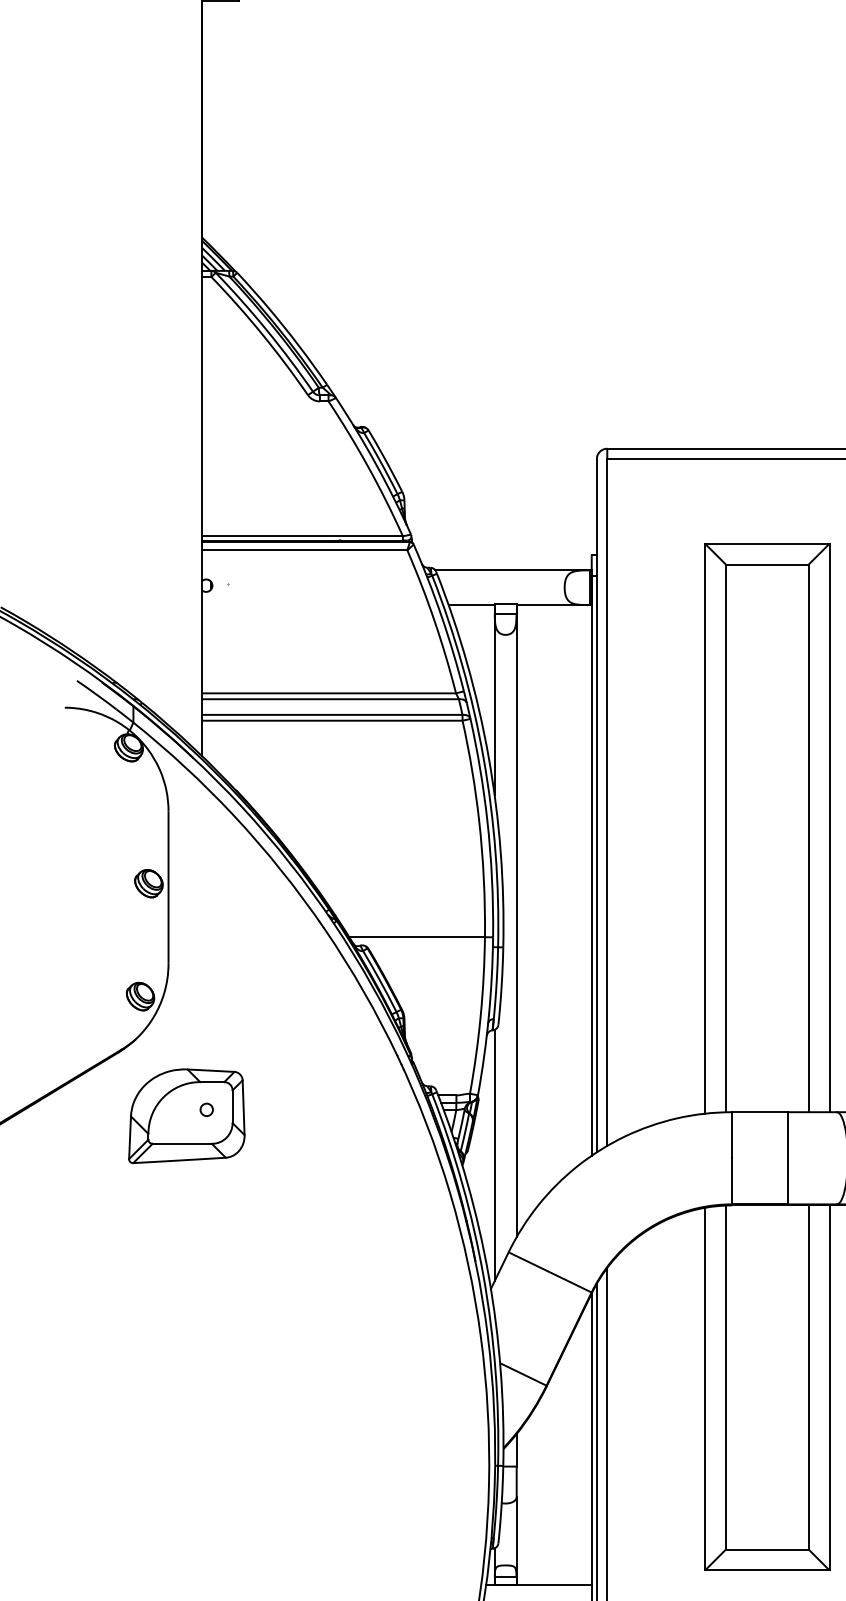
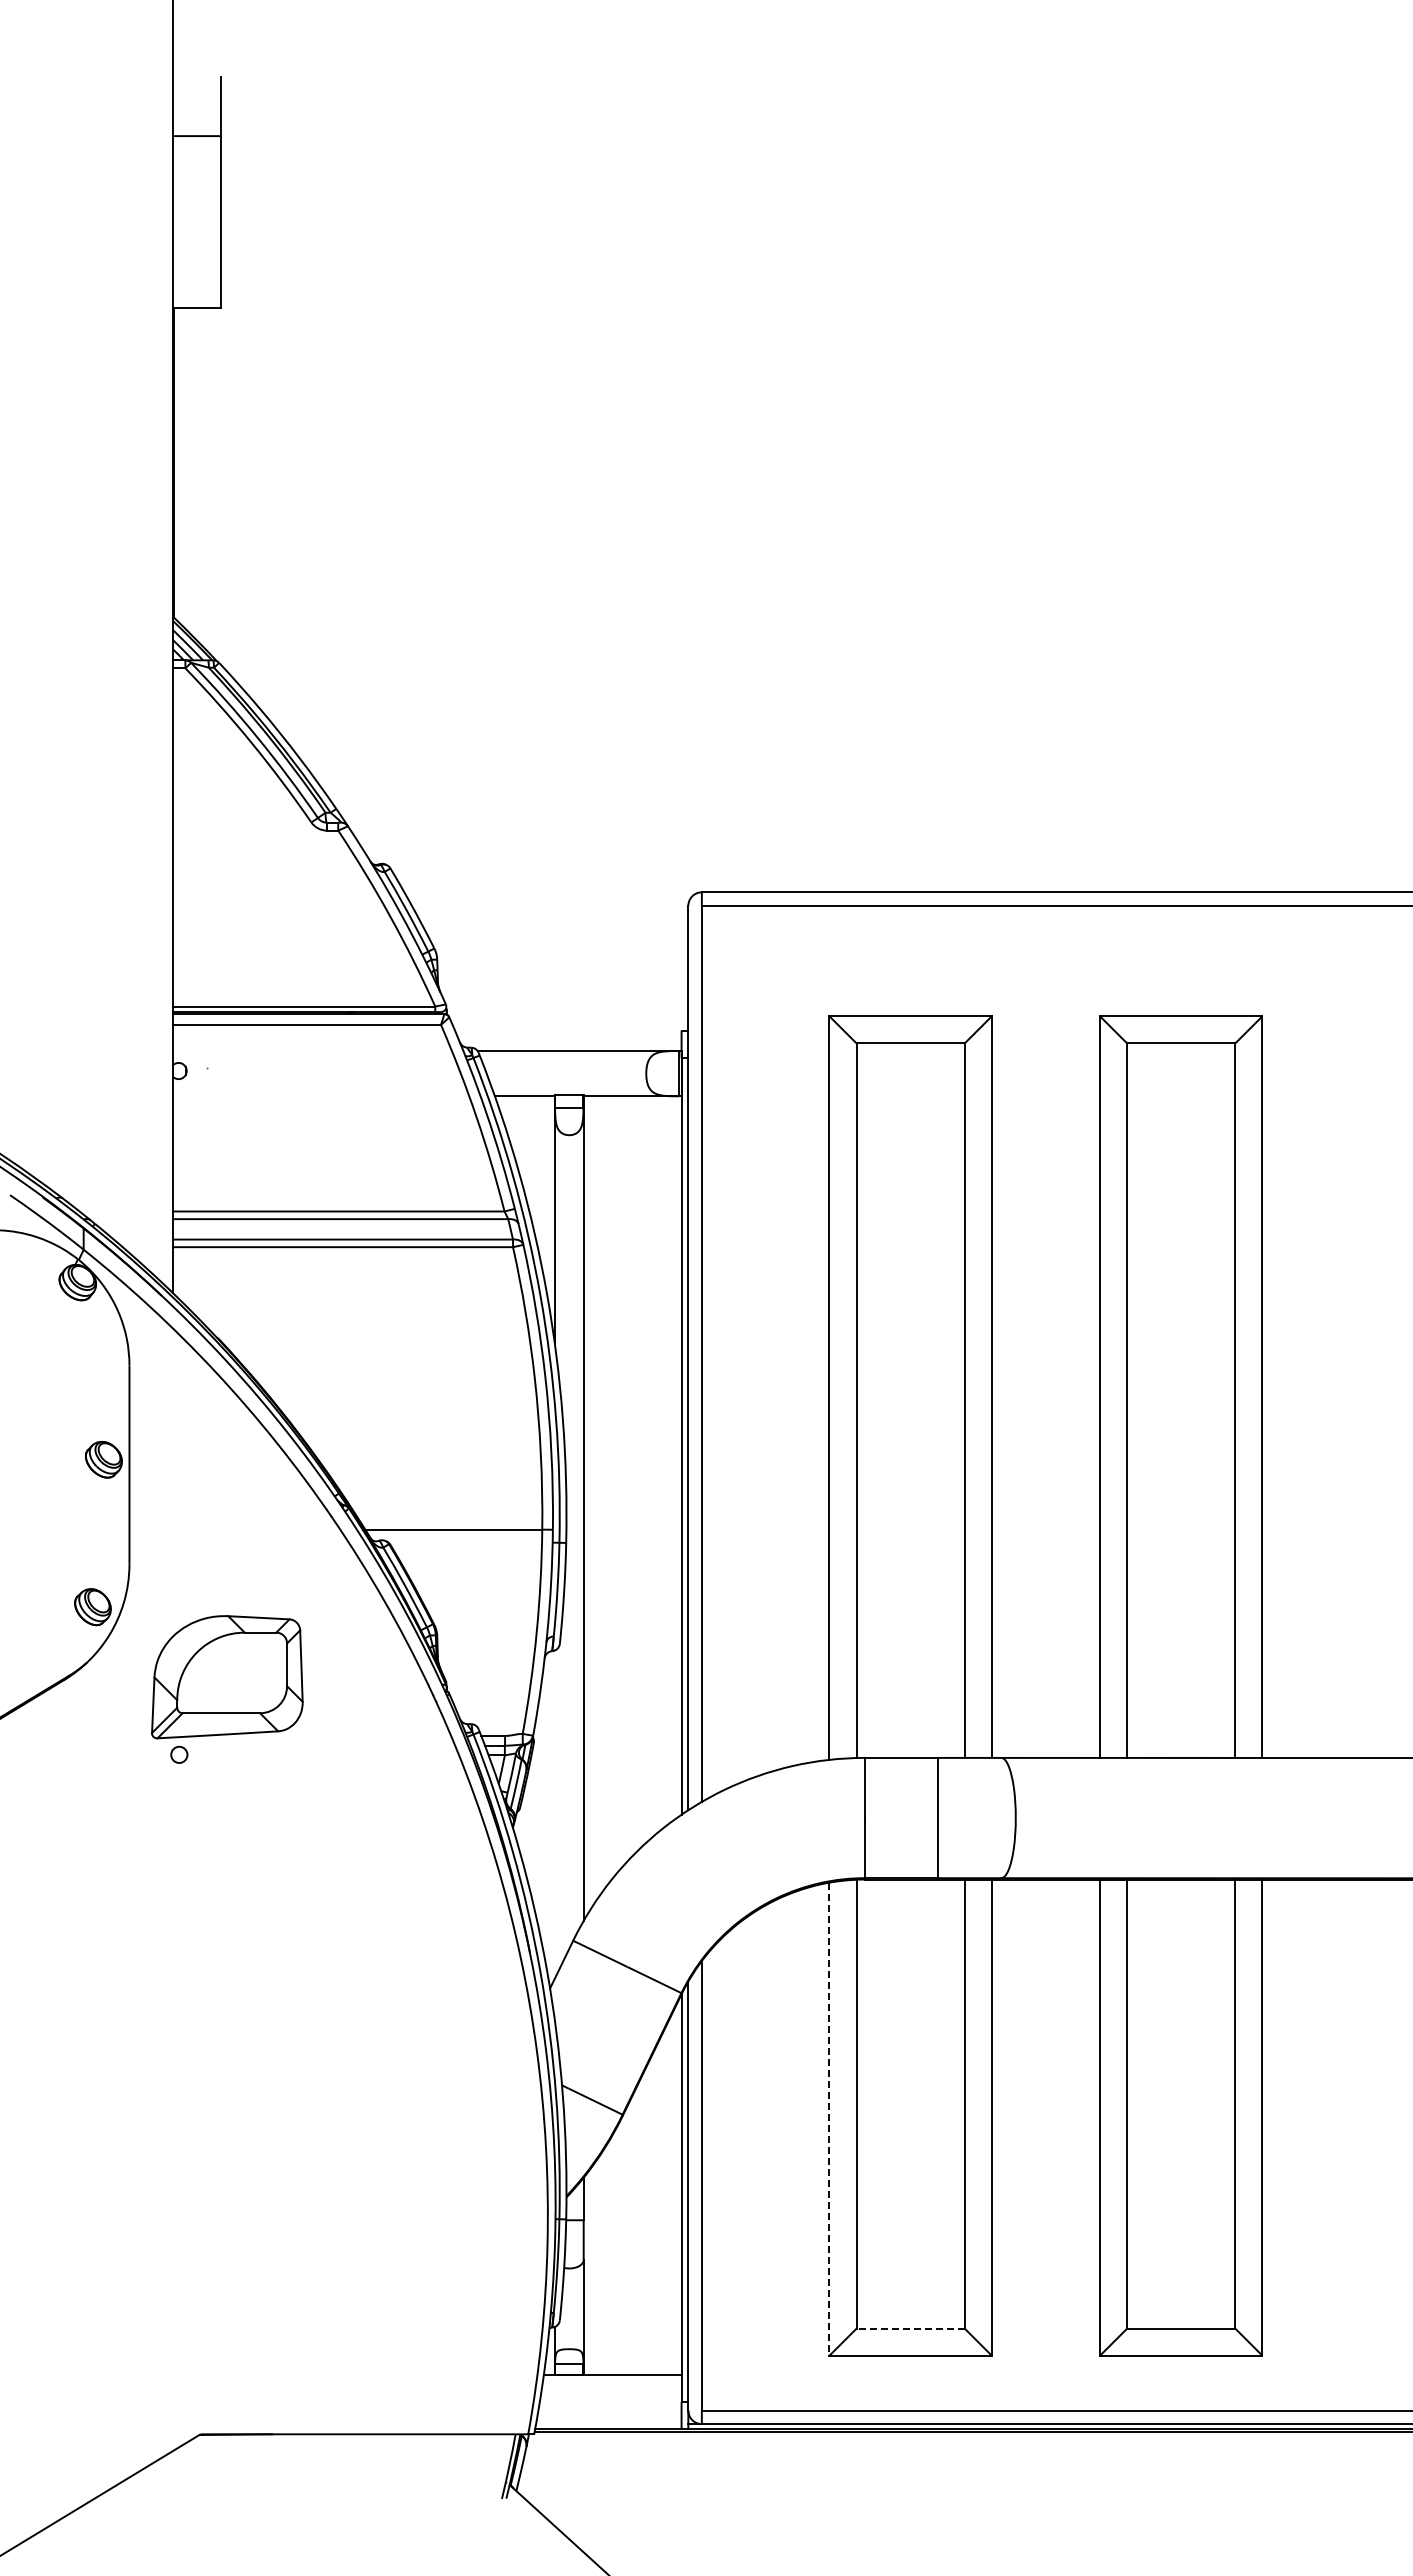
part: (186, 1116) -> (227, 1677), moved
line: (494, 1155) -> (554, 1814), removed
line: (705, 1389) -> (829, 2119), solid -> dashed
line: (767, 1549) -> (910, 2328), solid -> dashed

